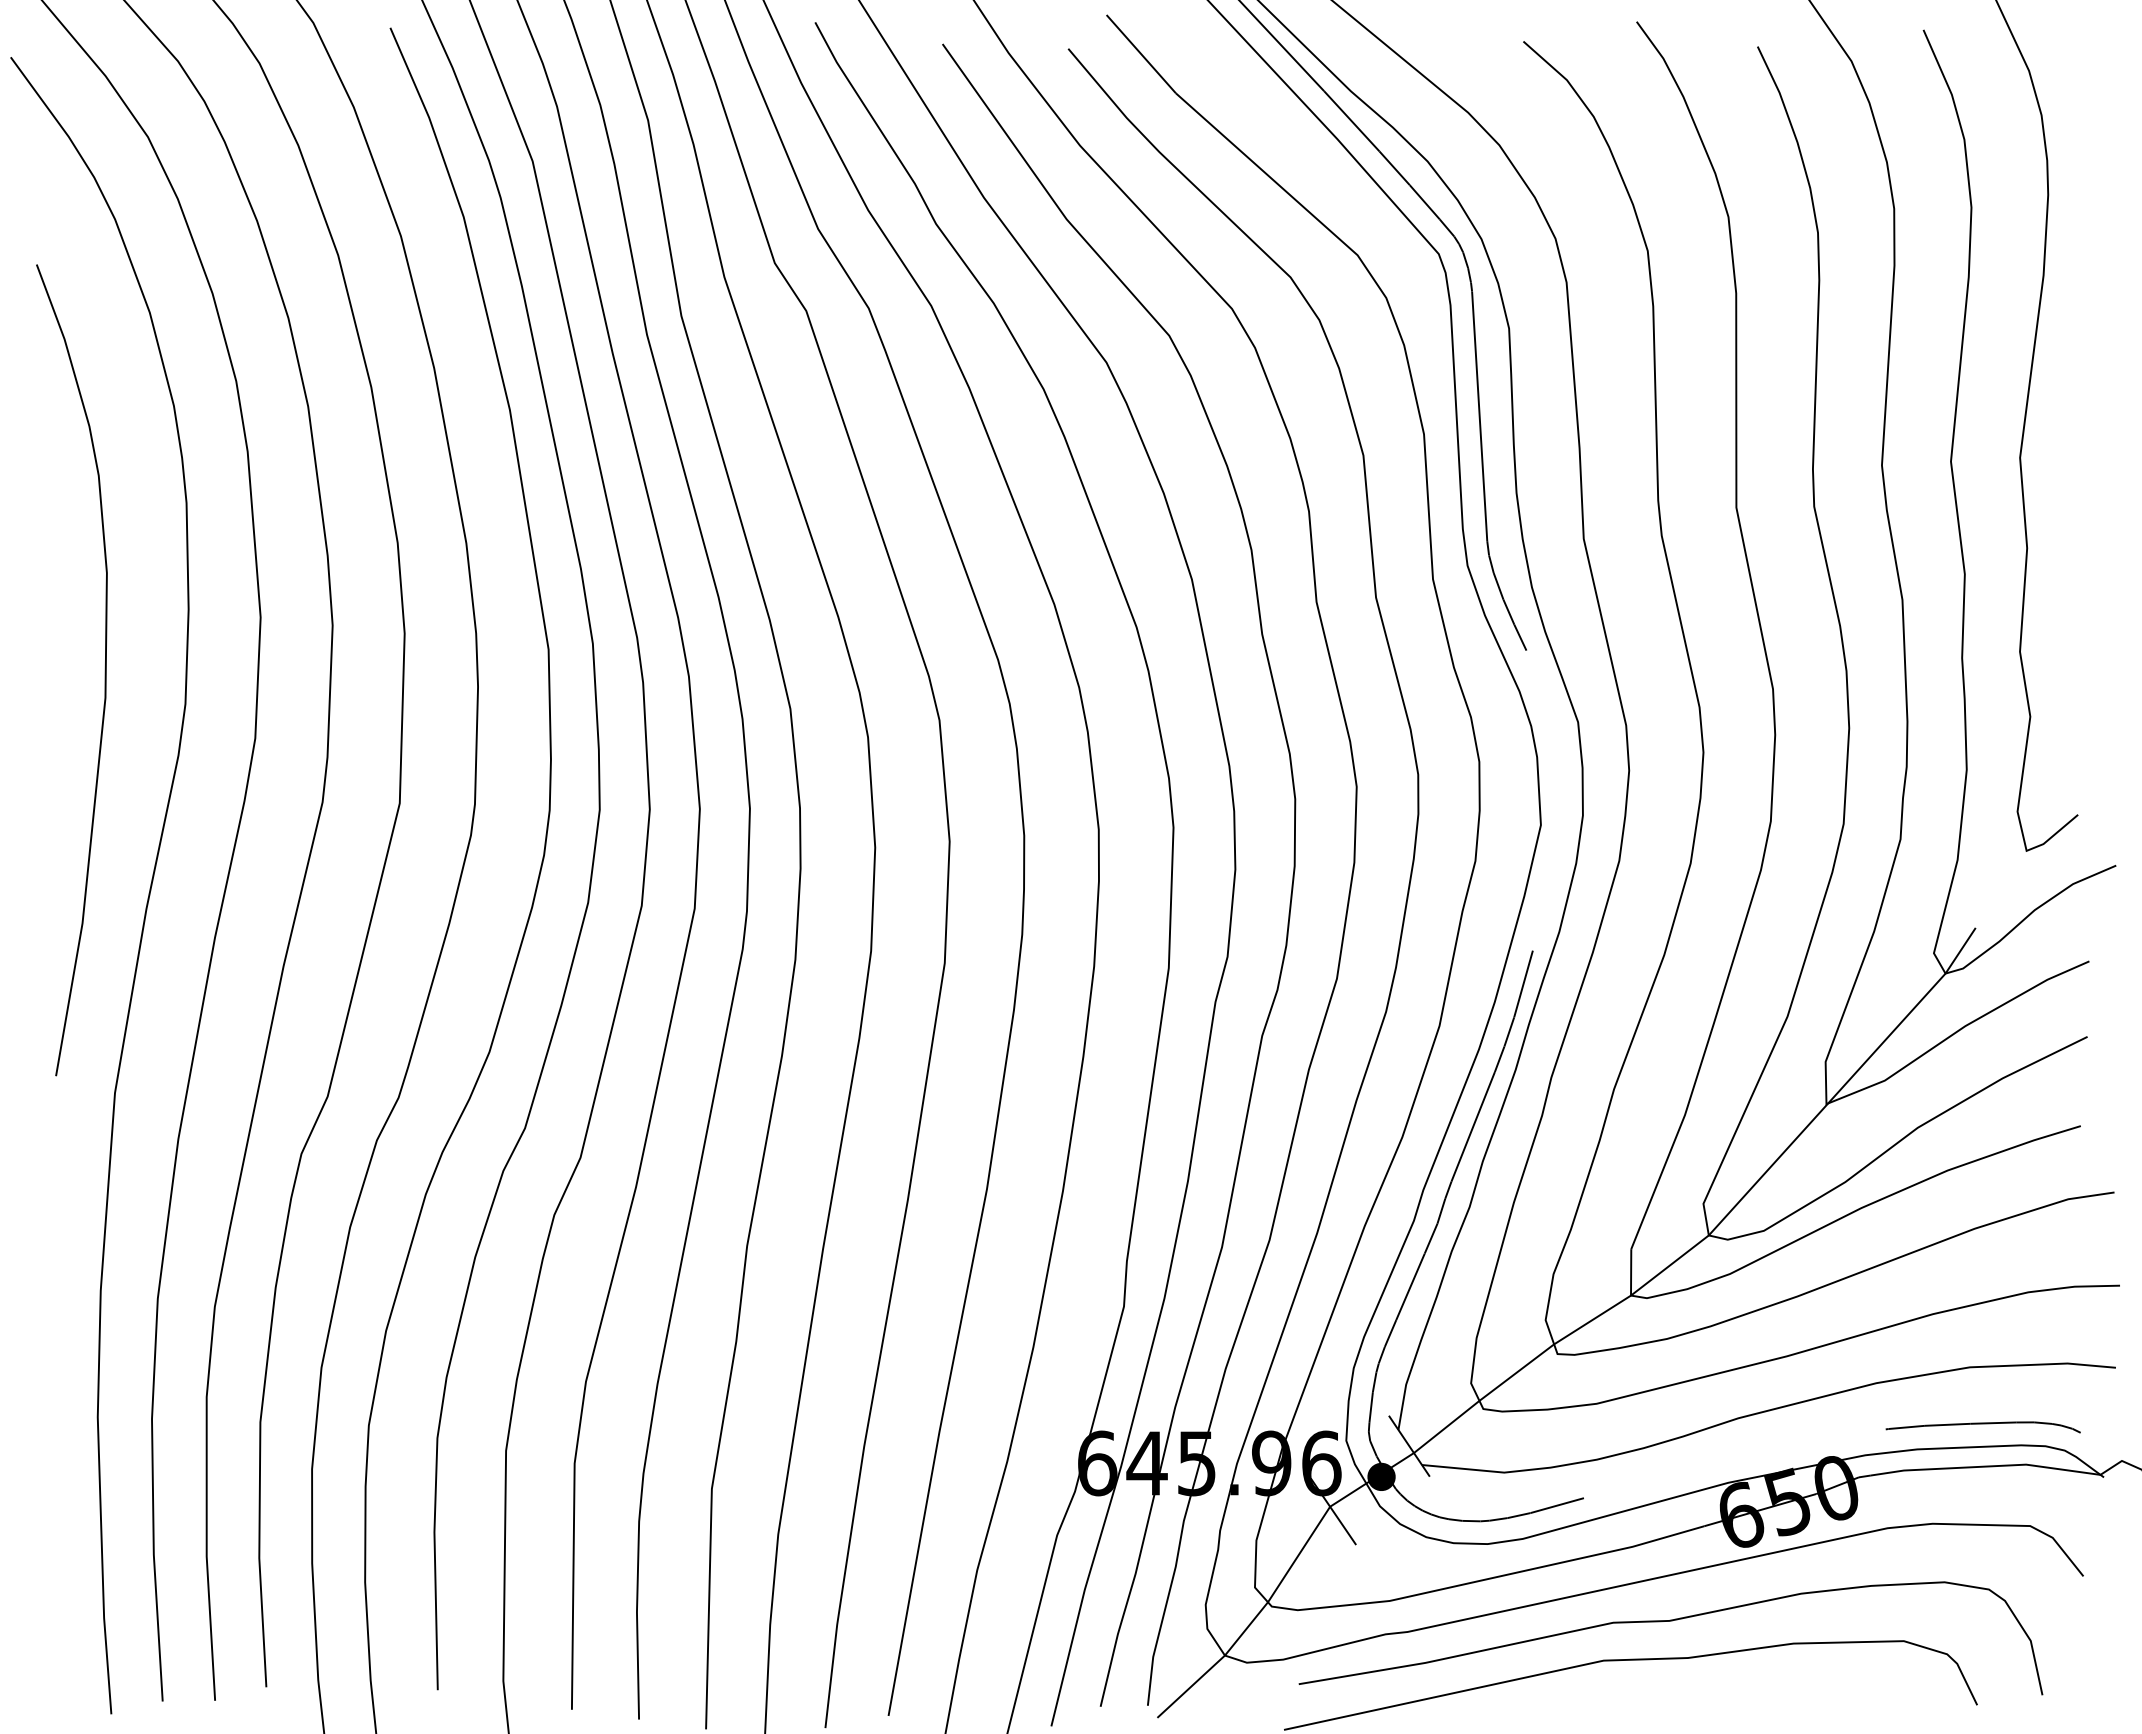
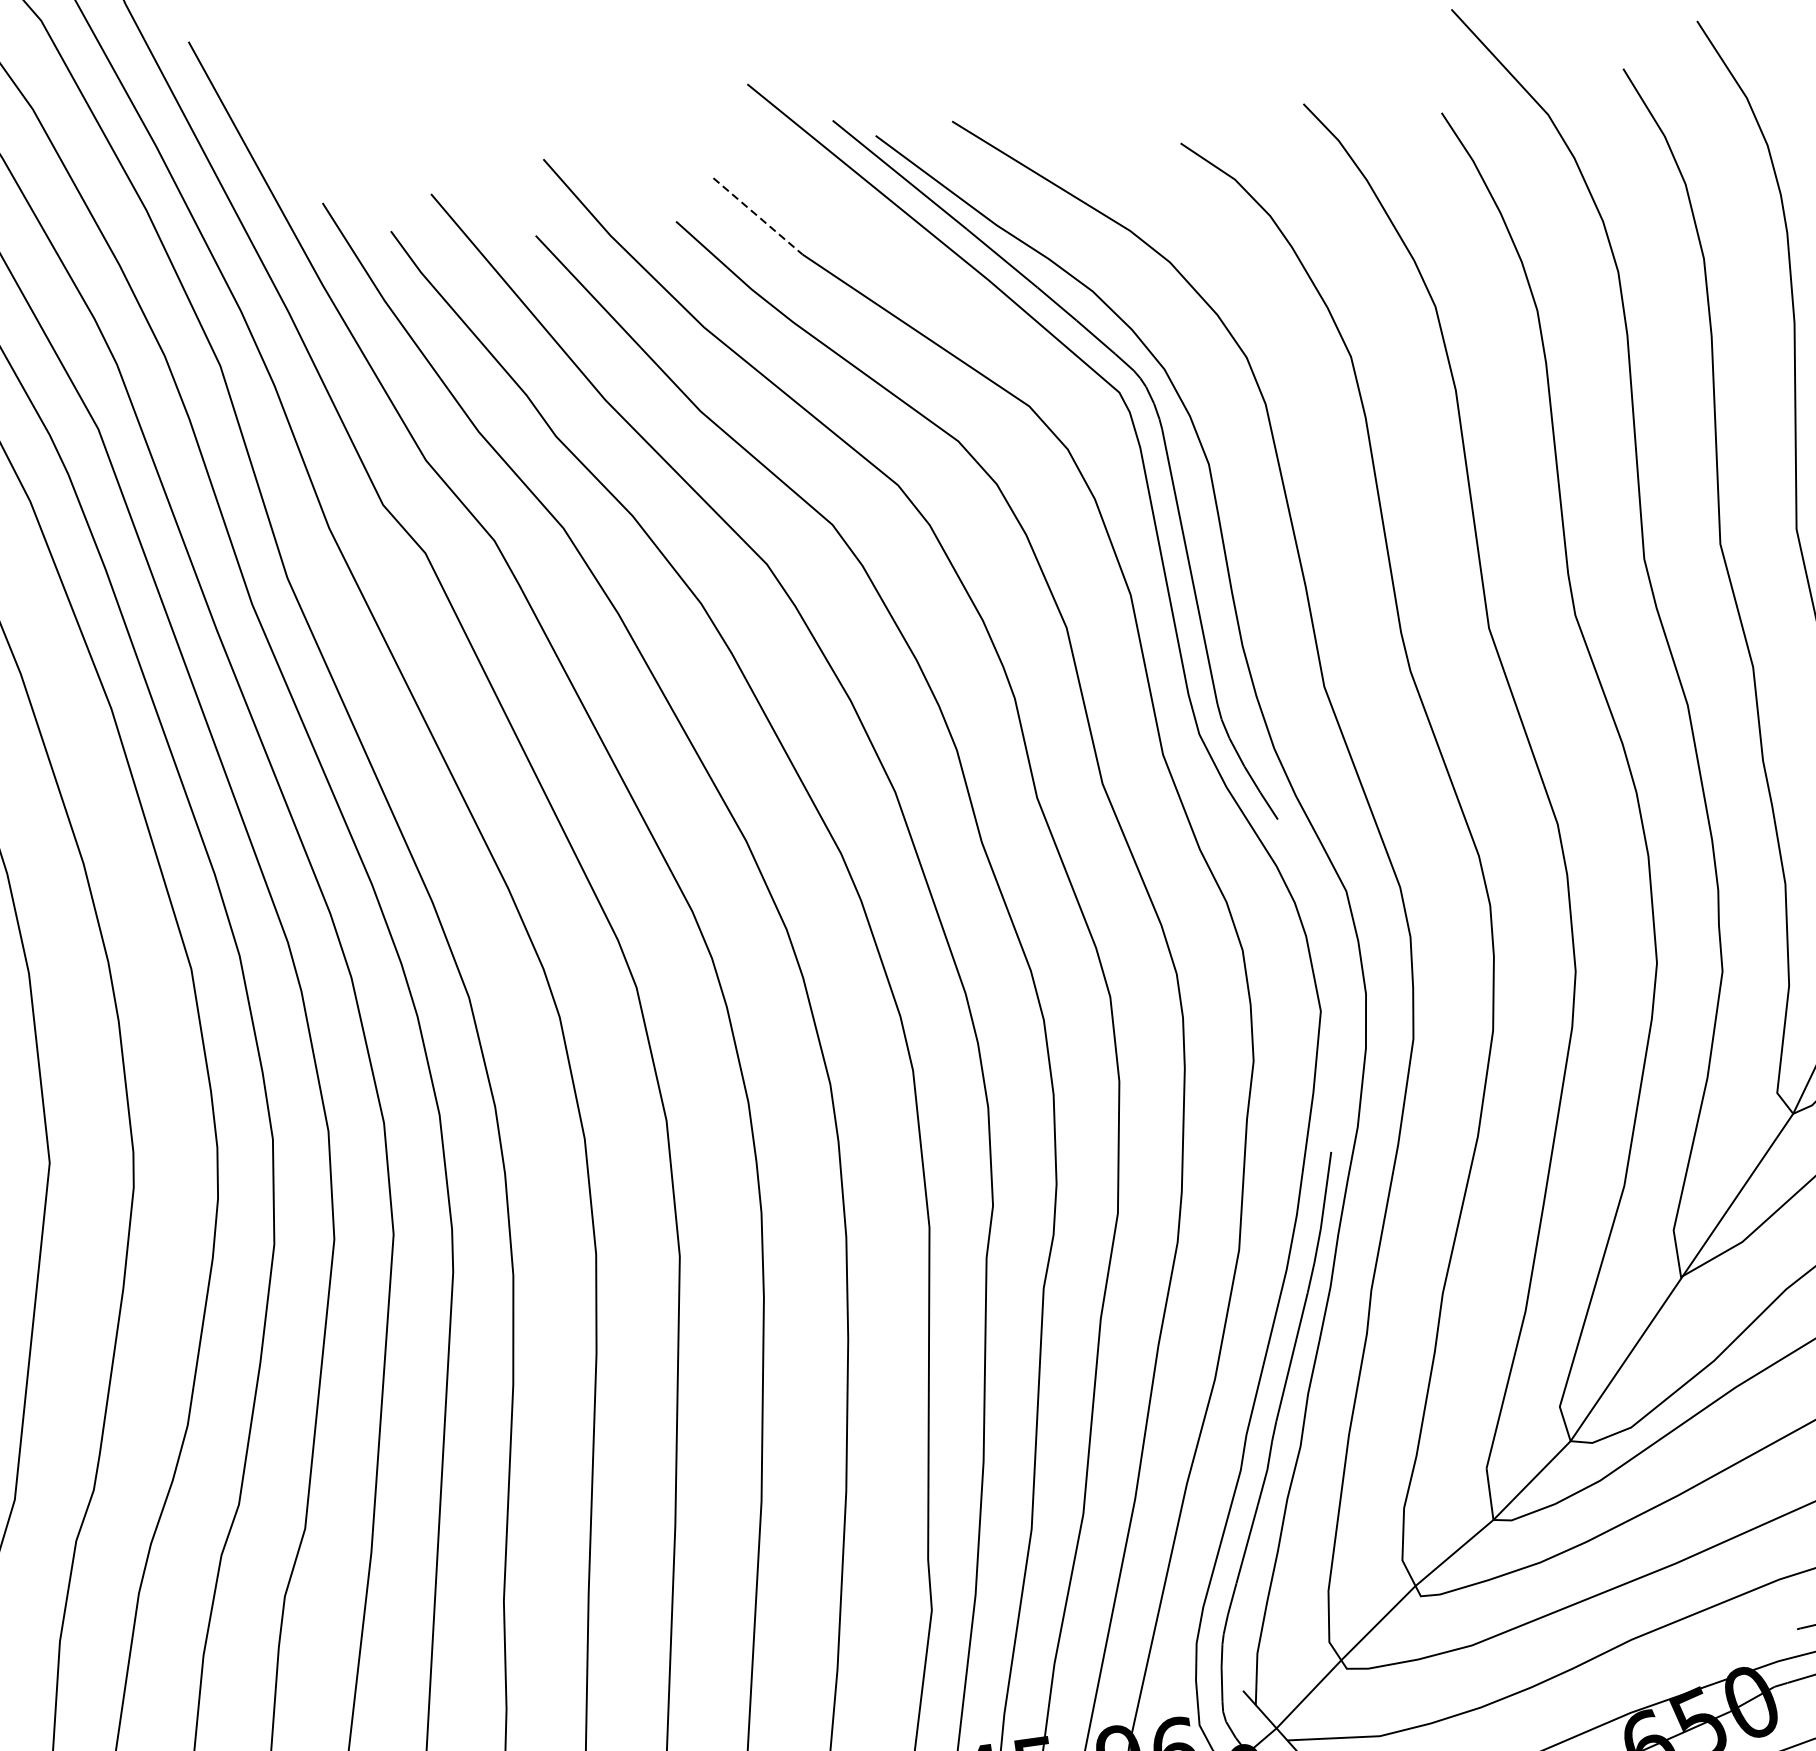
line: (1141, 54) -> (758, 216), solid -> dashed

